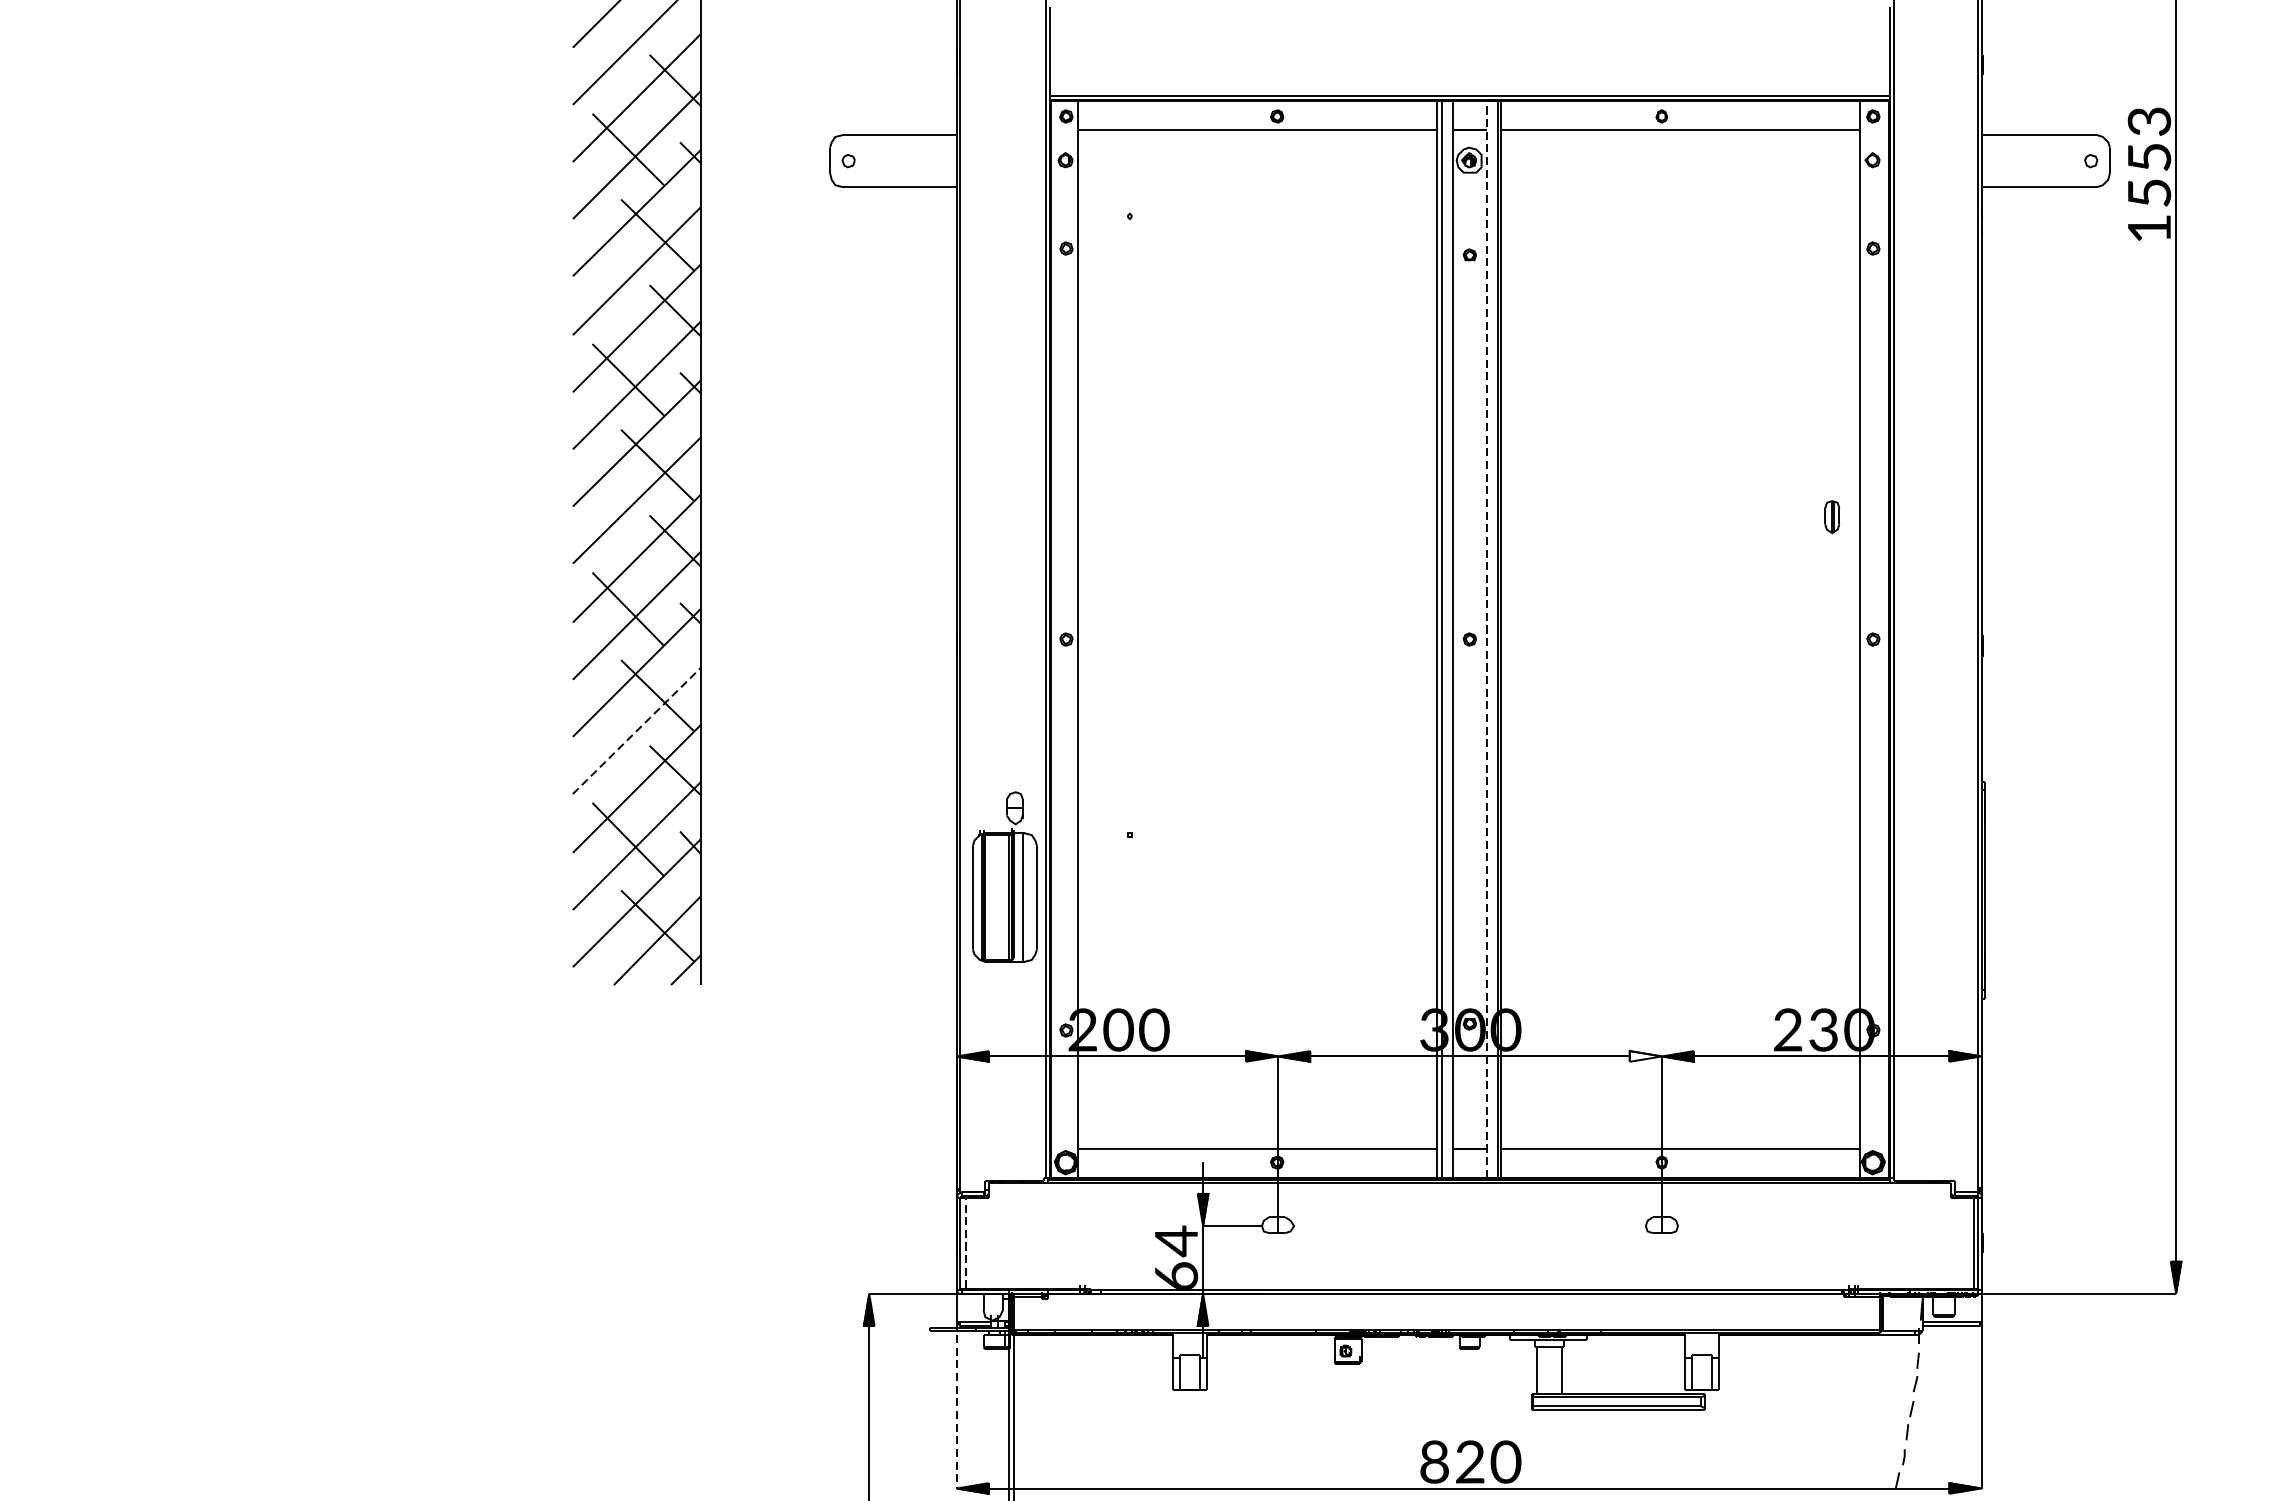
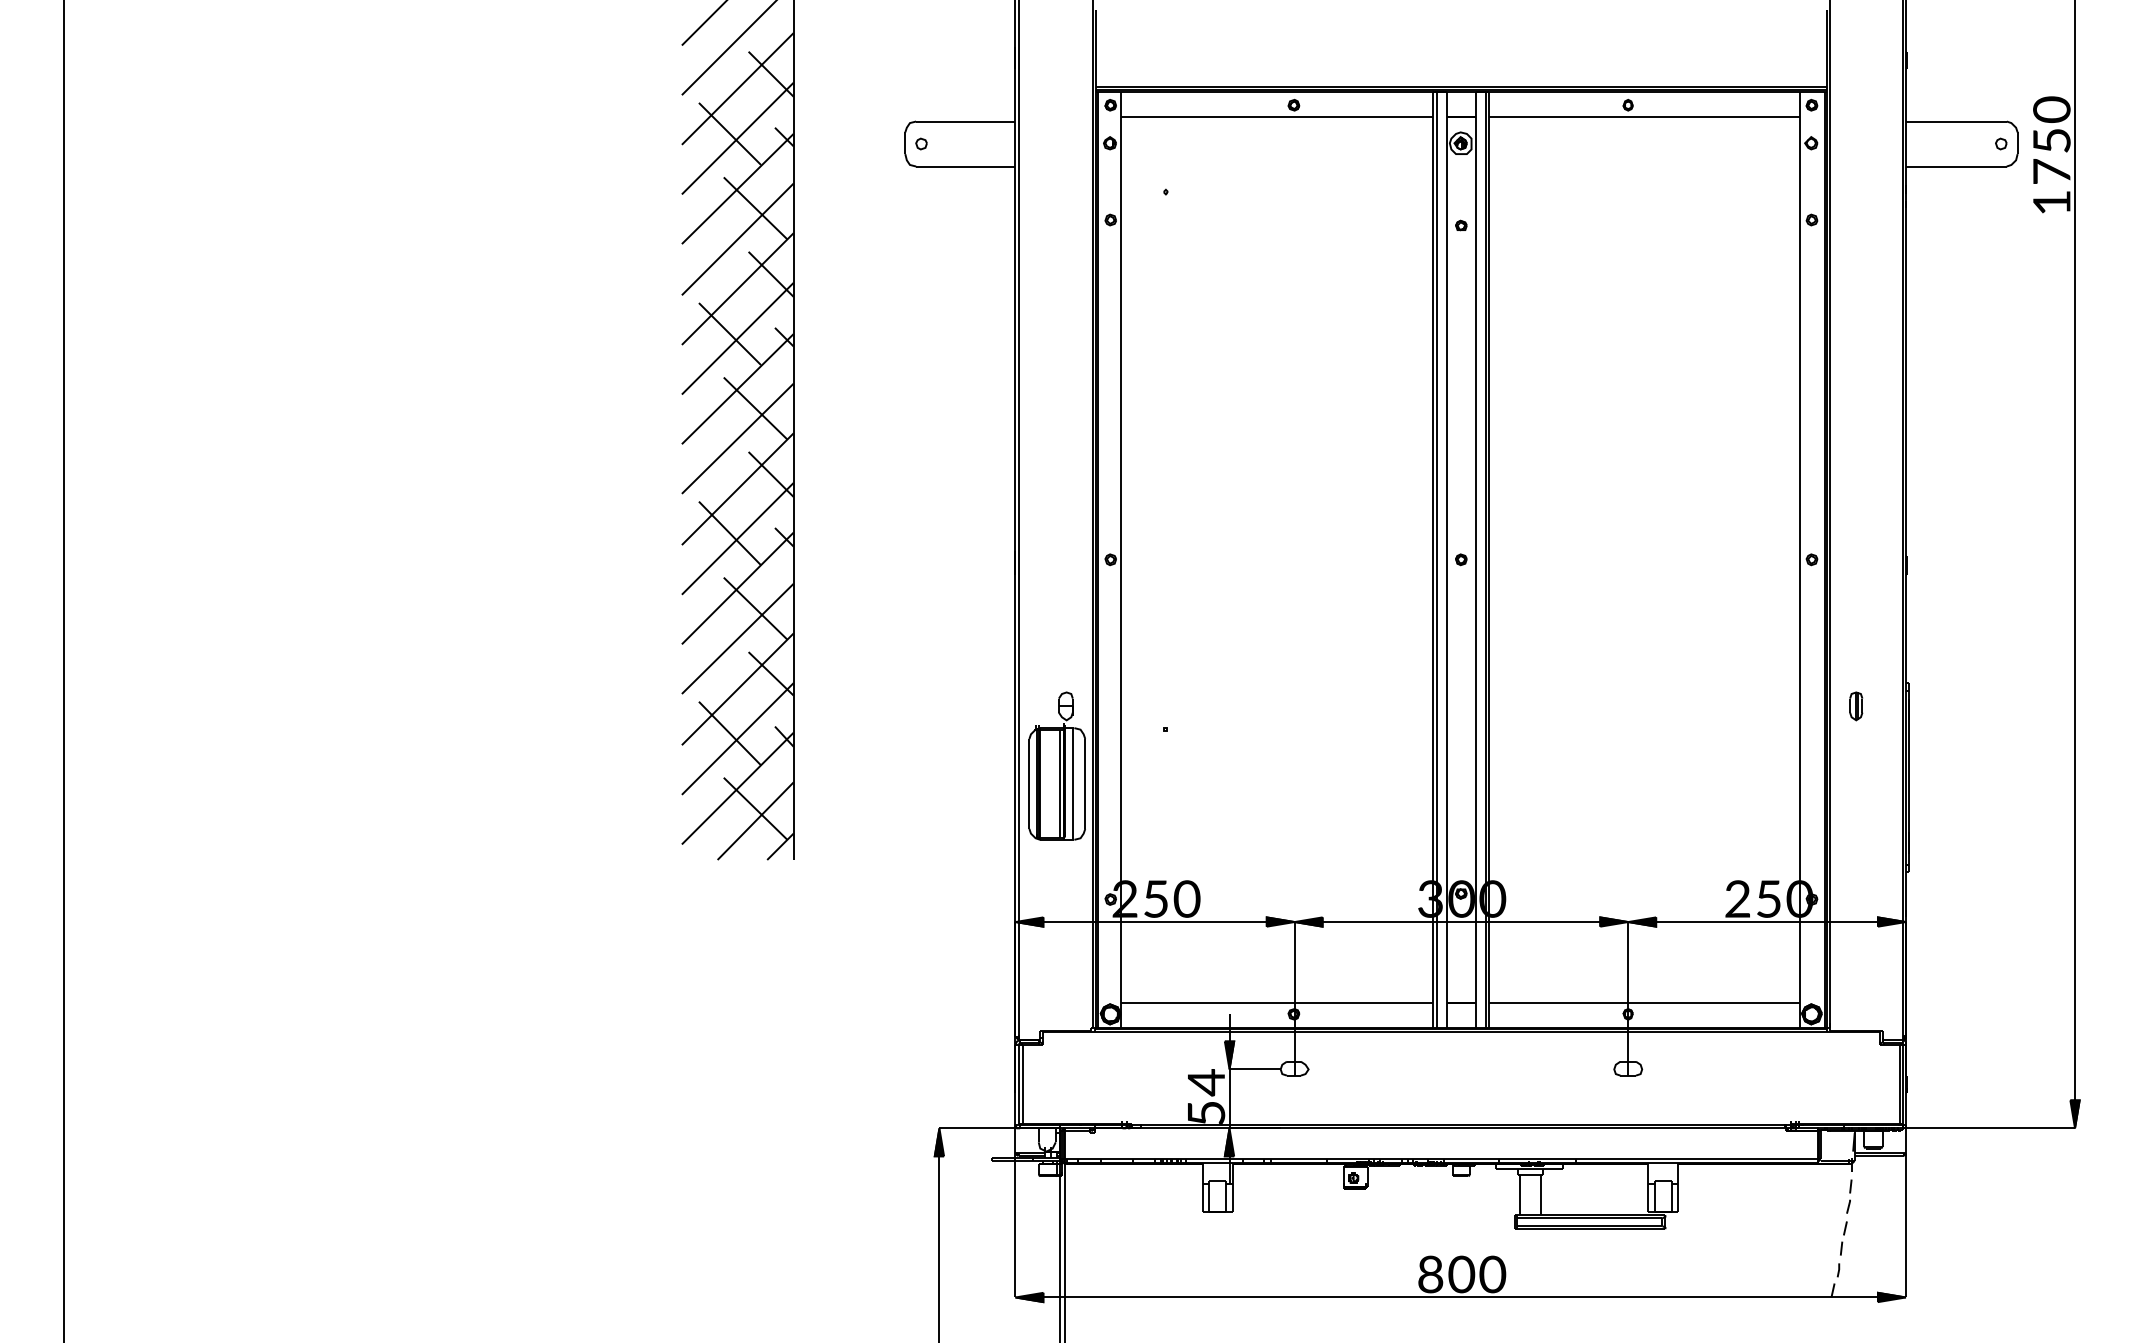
text: (2149, 121) -> (2051, 109), 3 -> 0
text: (2149, 192) -> (2051, 171), 5 -> 7
part: (1832, 517) -> (1856, 706), moved
line: (1487, 639) -> (1476, 559), dashed -> solid
line: (638, 730) -> (738, 638), dashed -> solid
text: (1117, 1029) -> (1155, 898), 0 -> 5
text: (1823, 1029) -> (1768, 898), 3 -> 5
fill: (1646, 1055) -> (1614, 921), added
line: (966, 1243) -> (1023, 1084), dashed -> solid
text: (1176, 1274) -> (1206, 1111), 6 -> 5
line: (956, 1405) -> (1015, 1225), dashed -> solid
text: (1470, 1462) -> (1461, 1274), 2 -> 0

